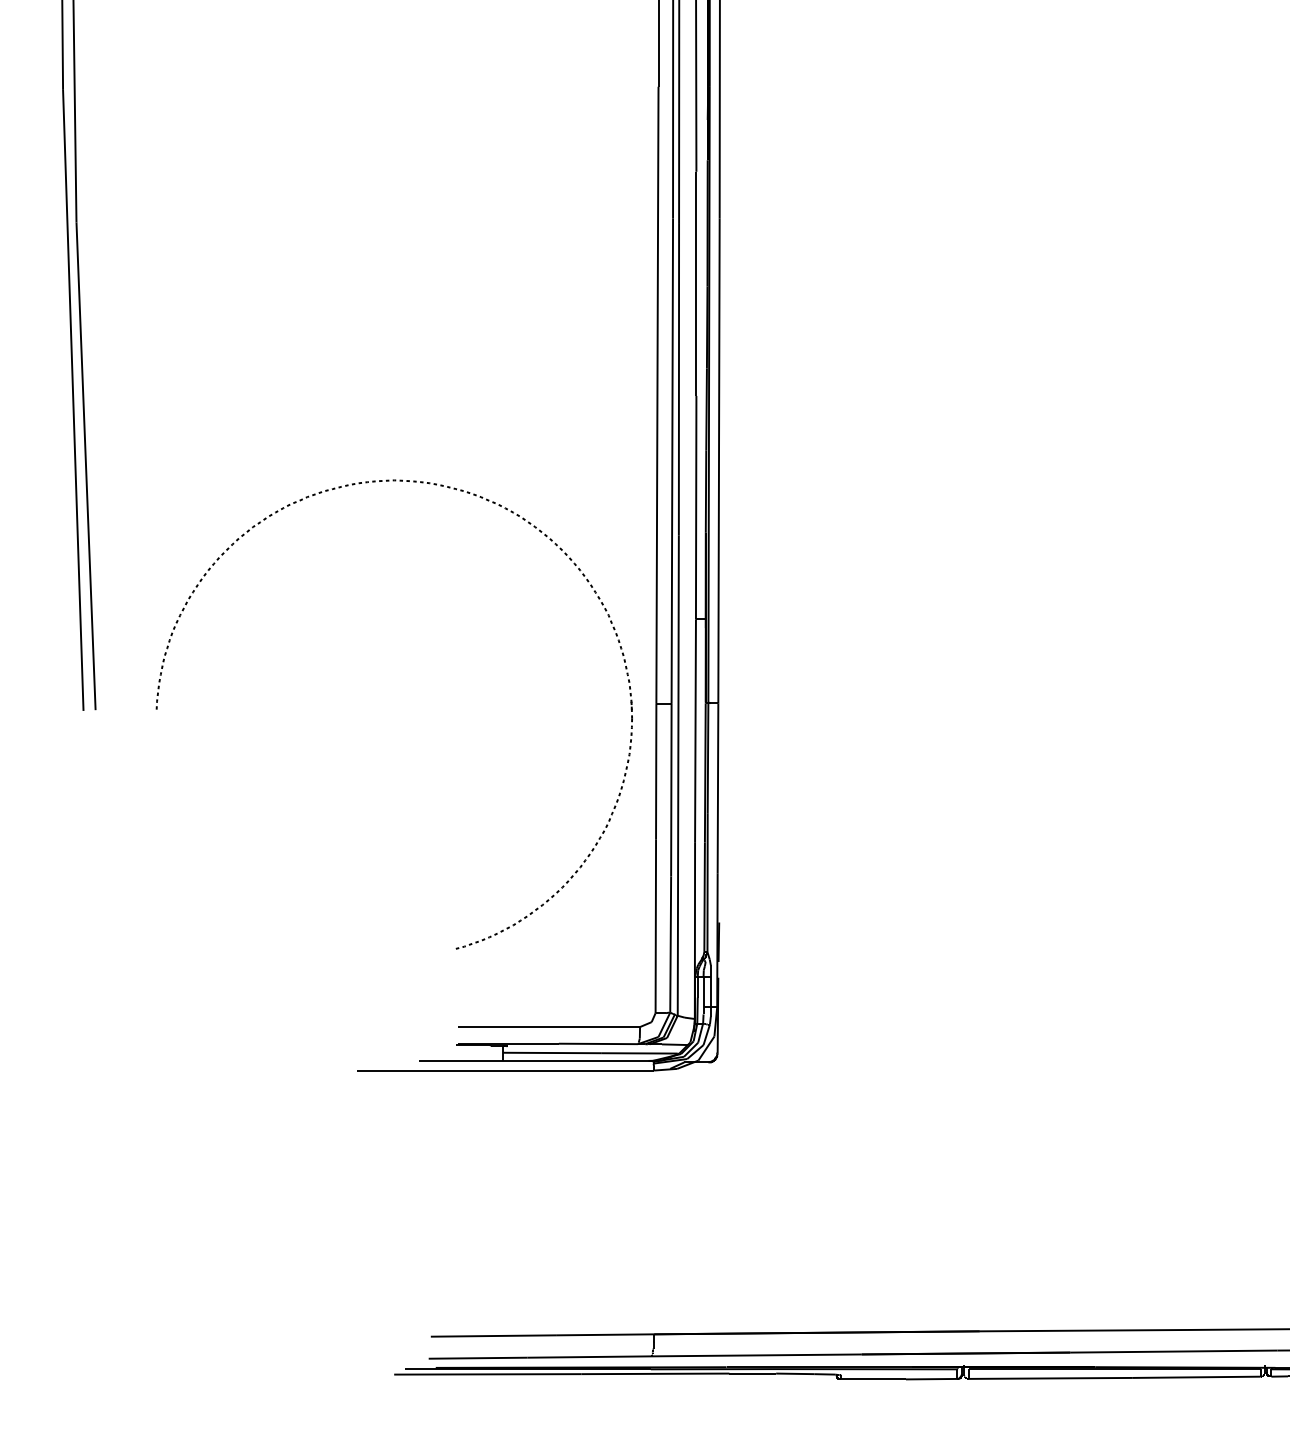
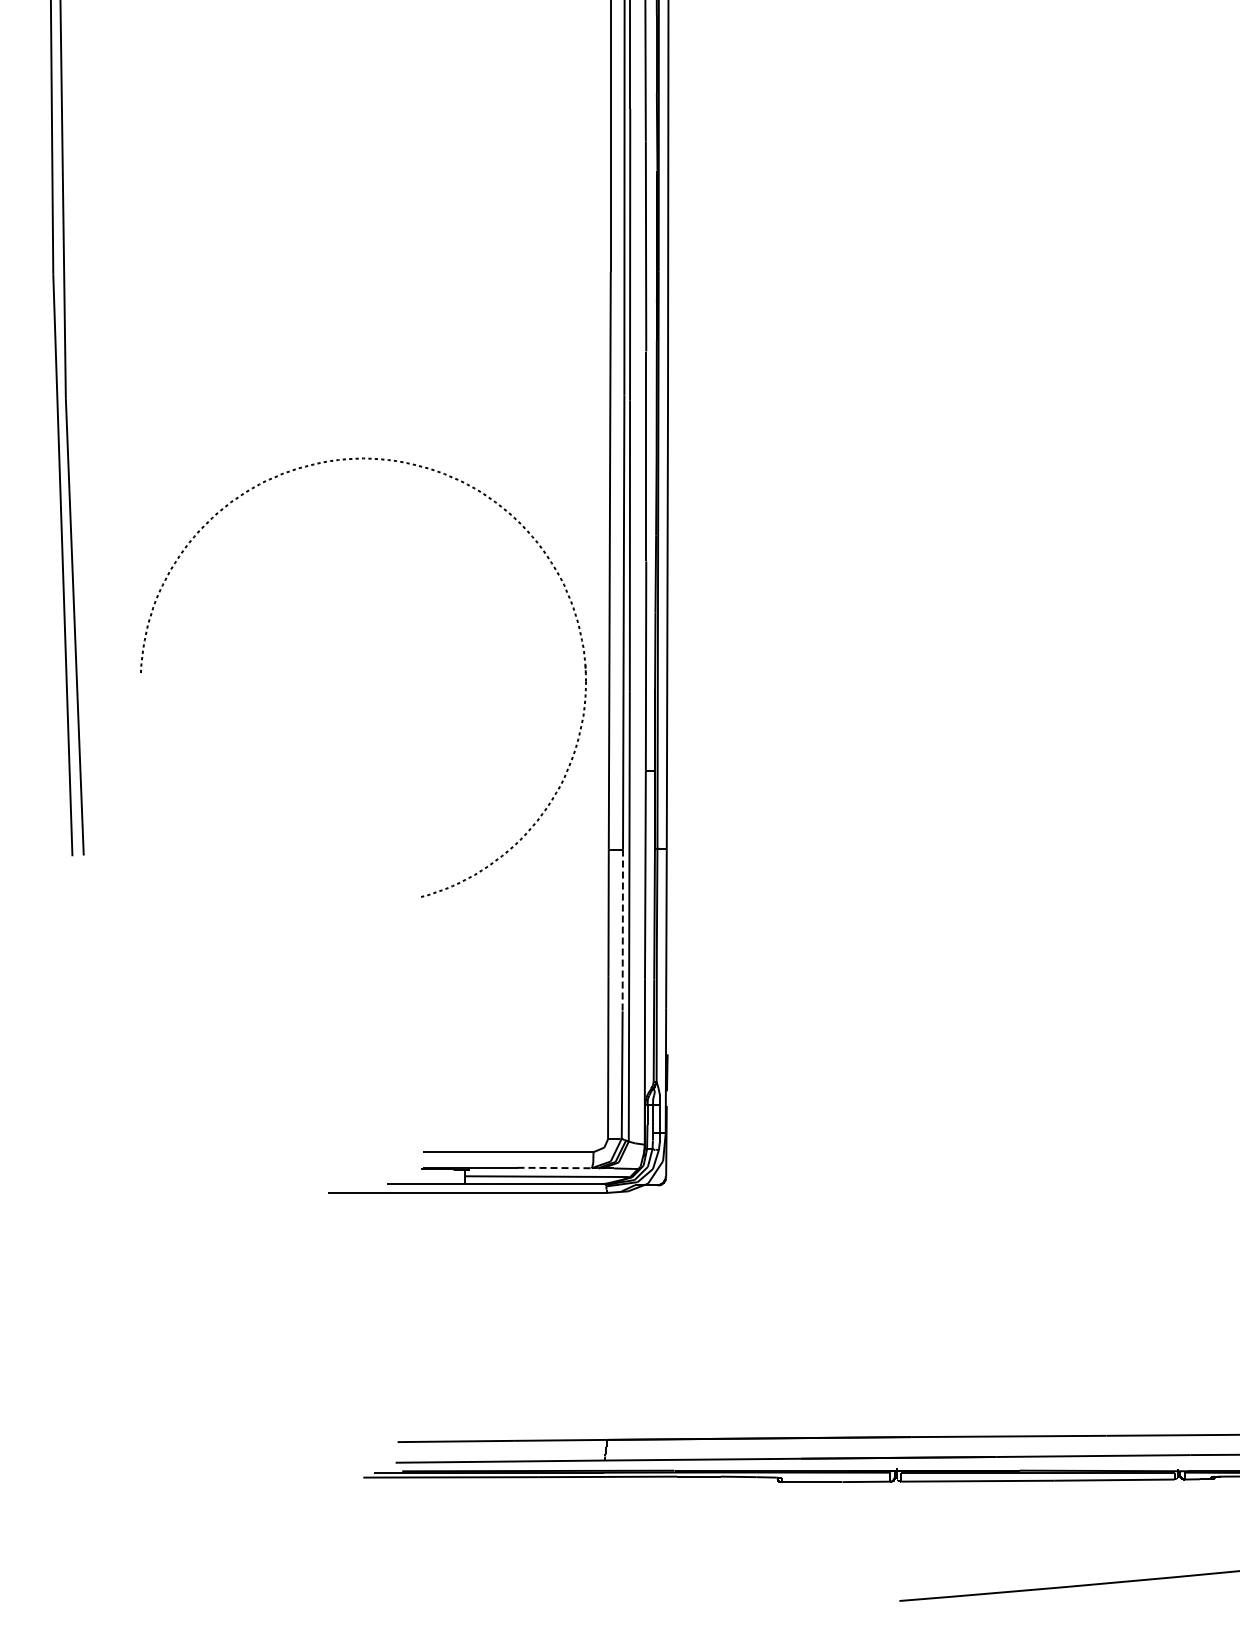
part: (454, 490) -> (419, 467), moved
line: (671, 790) -> (622, 930), solid -> dashed
line: (599, 1044) -> (555, 1168), solid -> dashed

